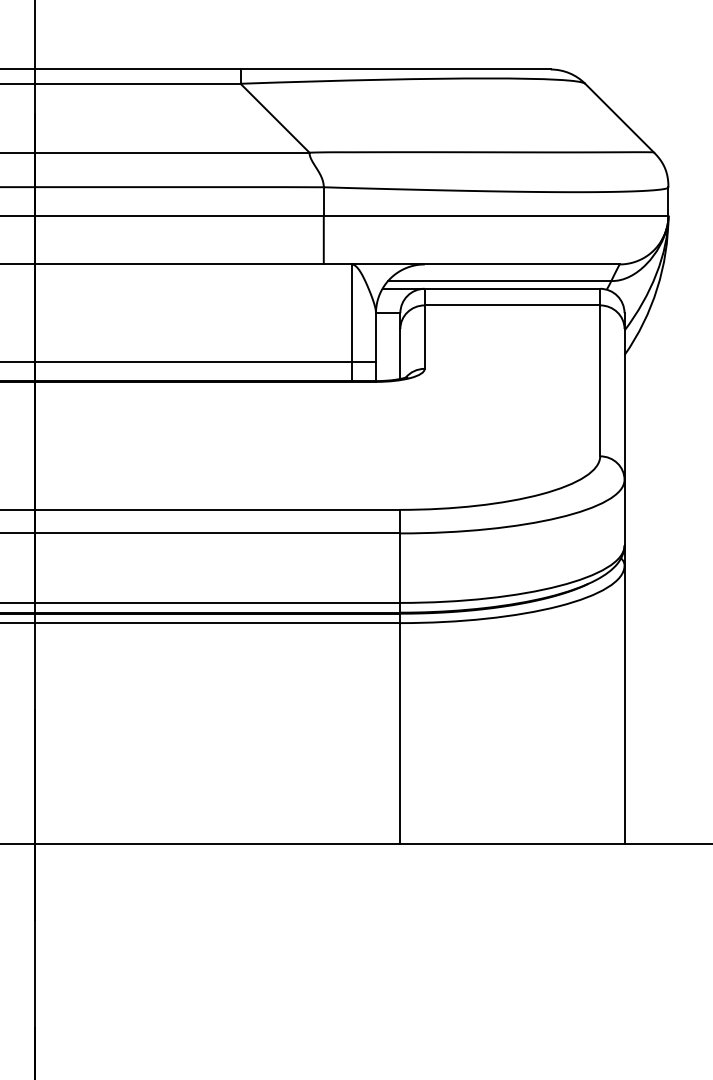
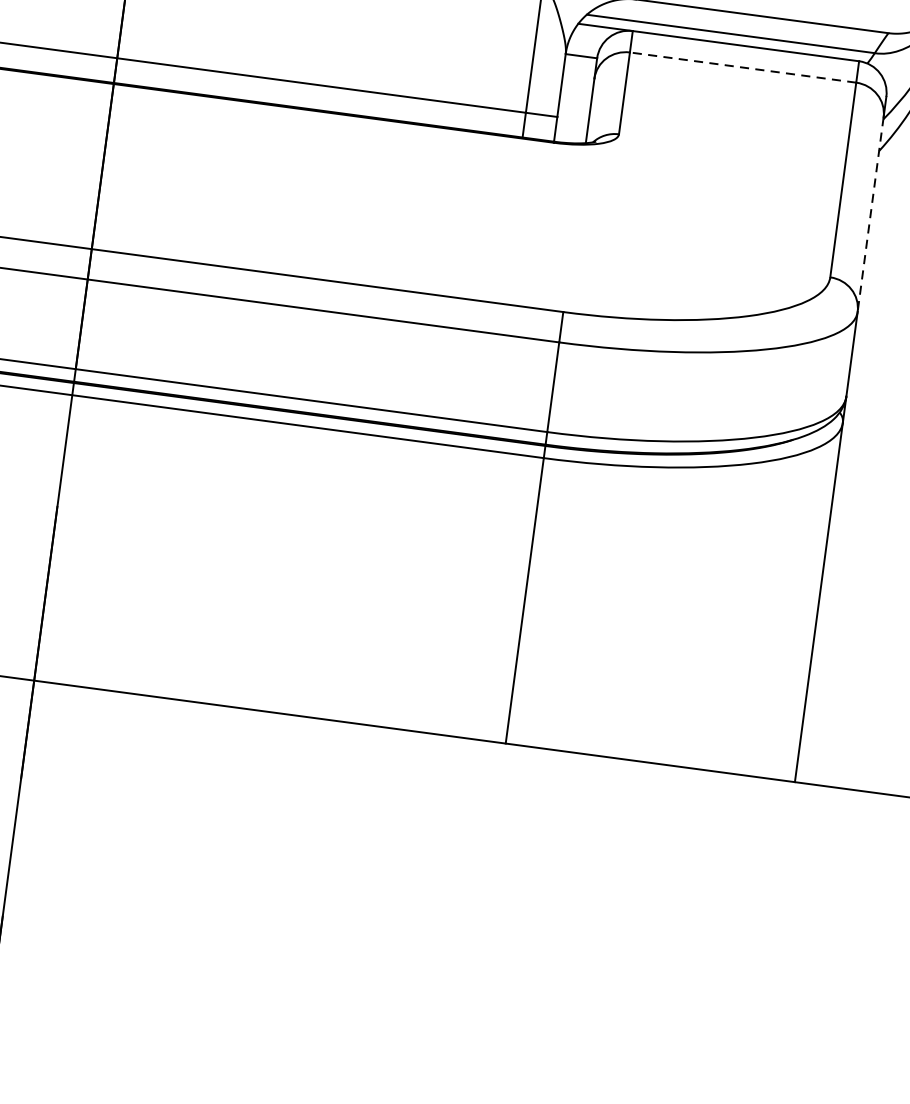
line: (512, 305) -> (743, 67), solid -> dashed
line: (624, 404) -> (870, 214), solid -> dashed

